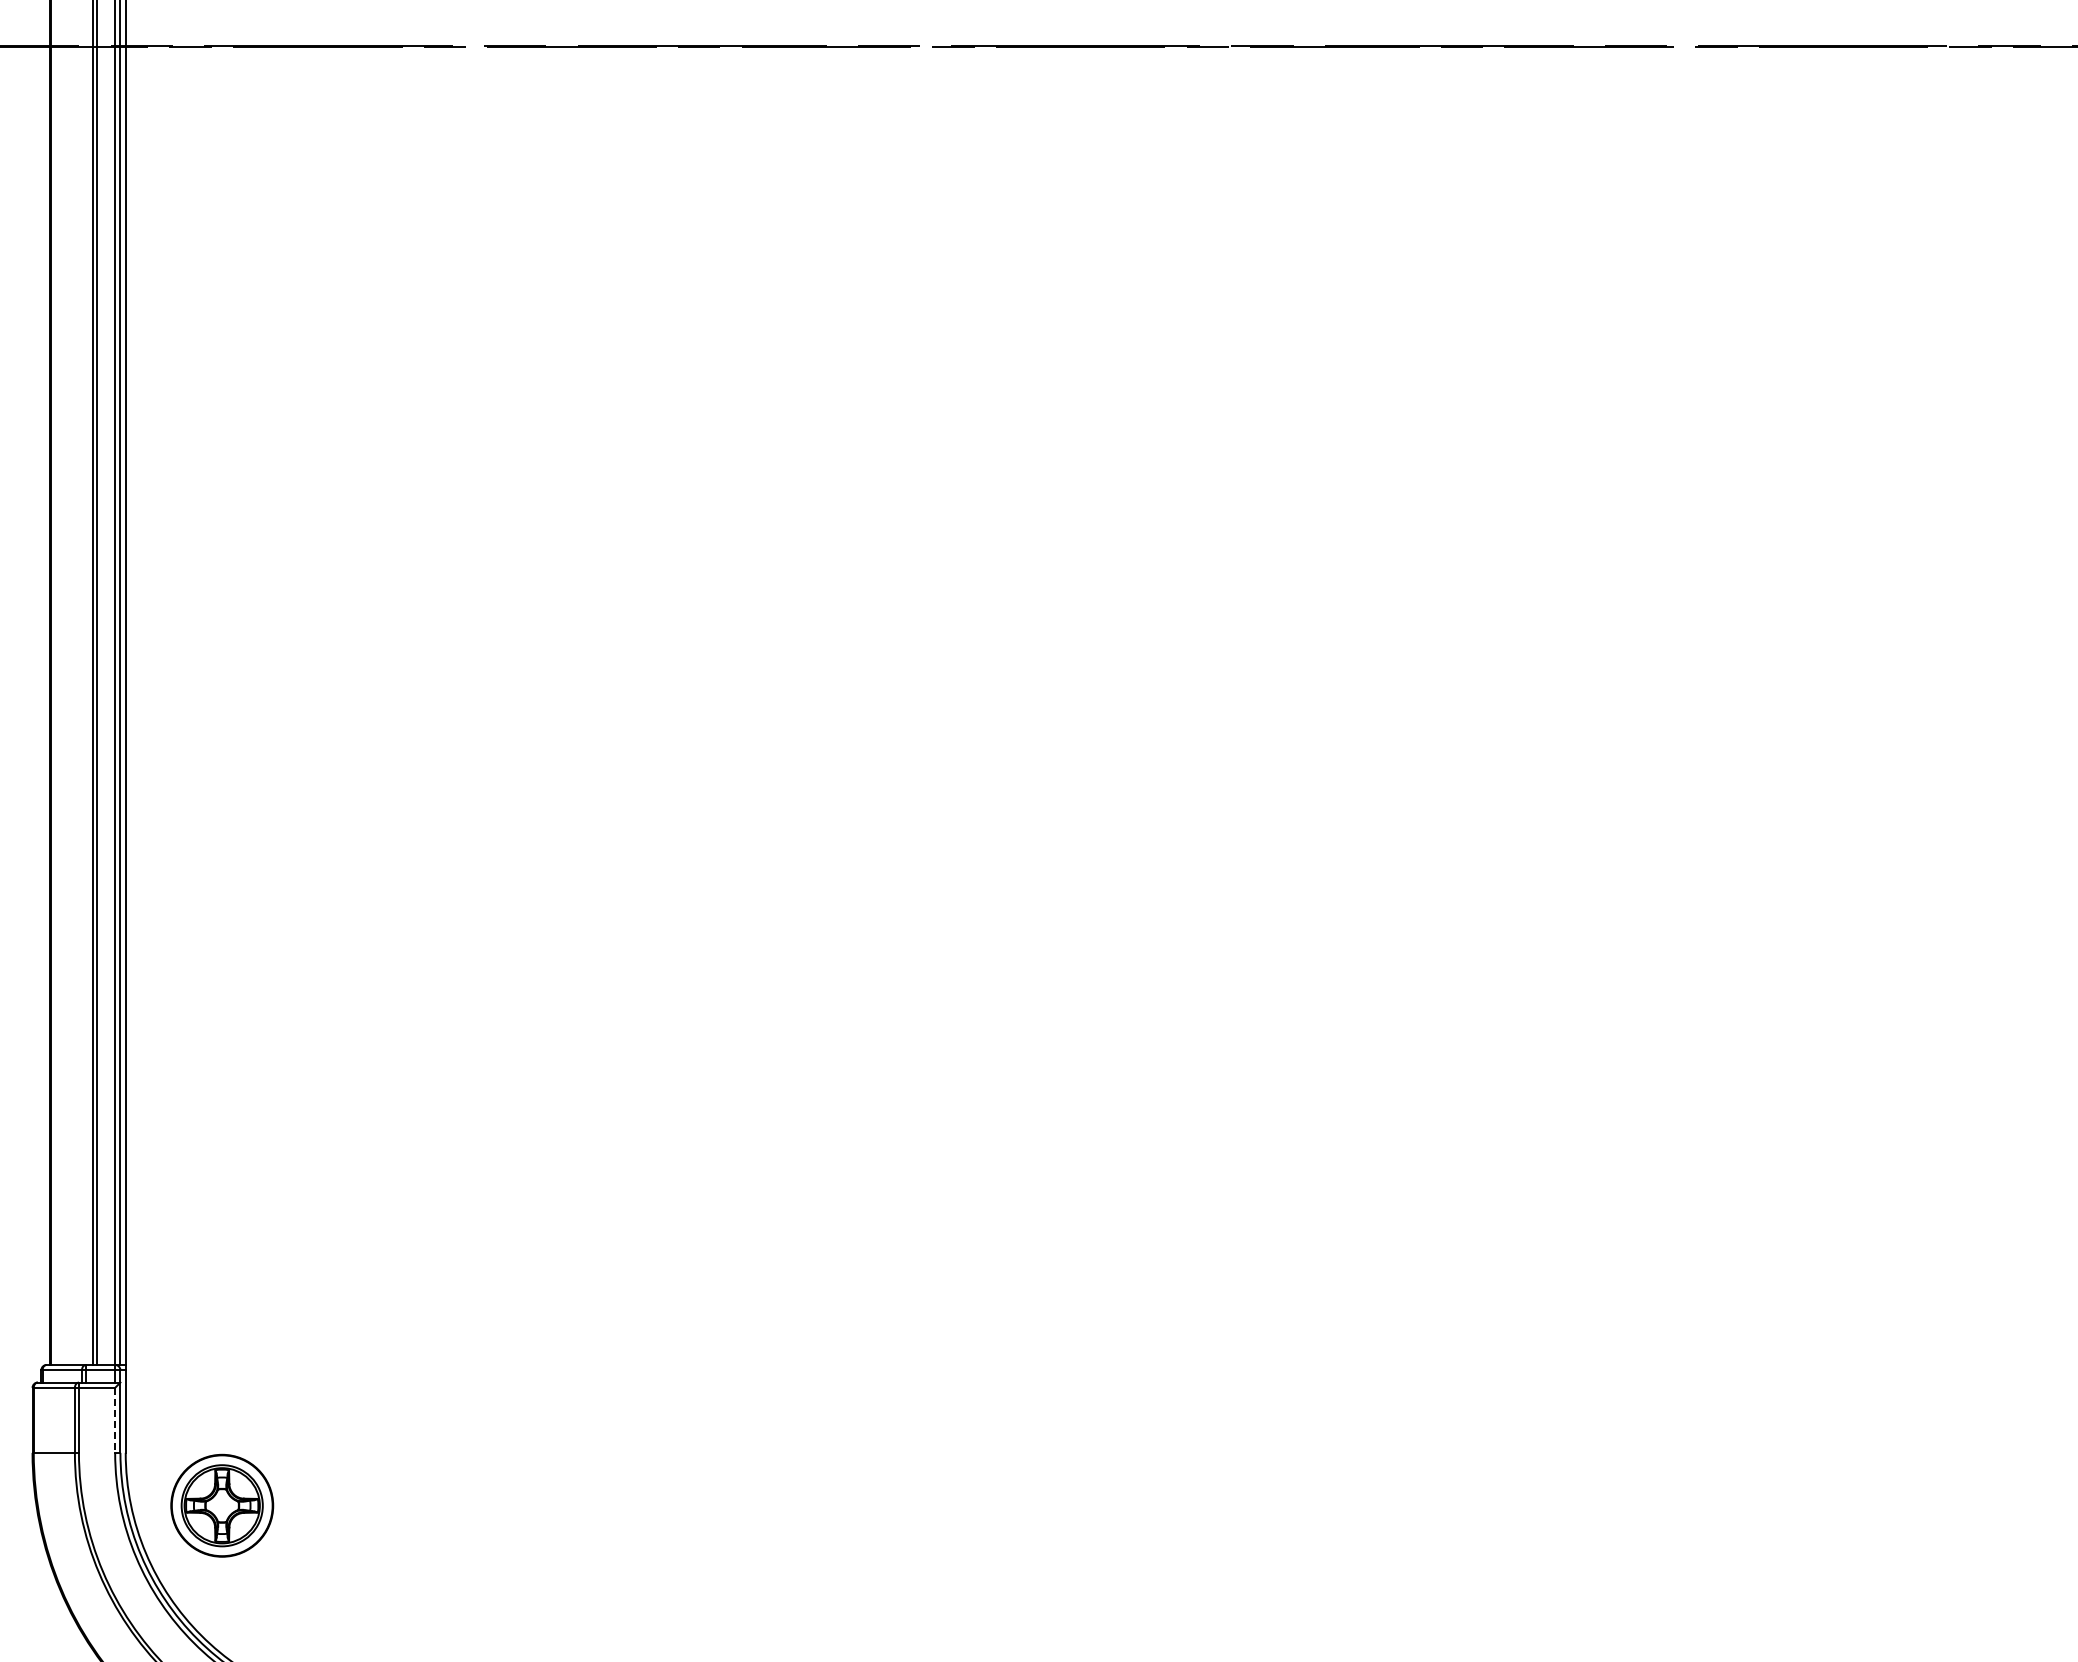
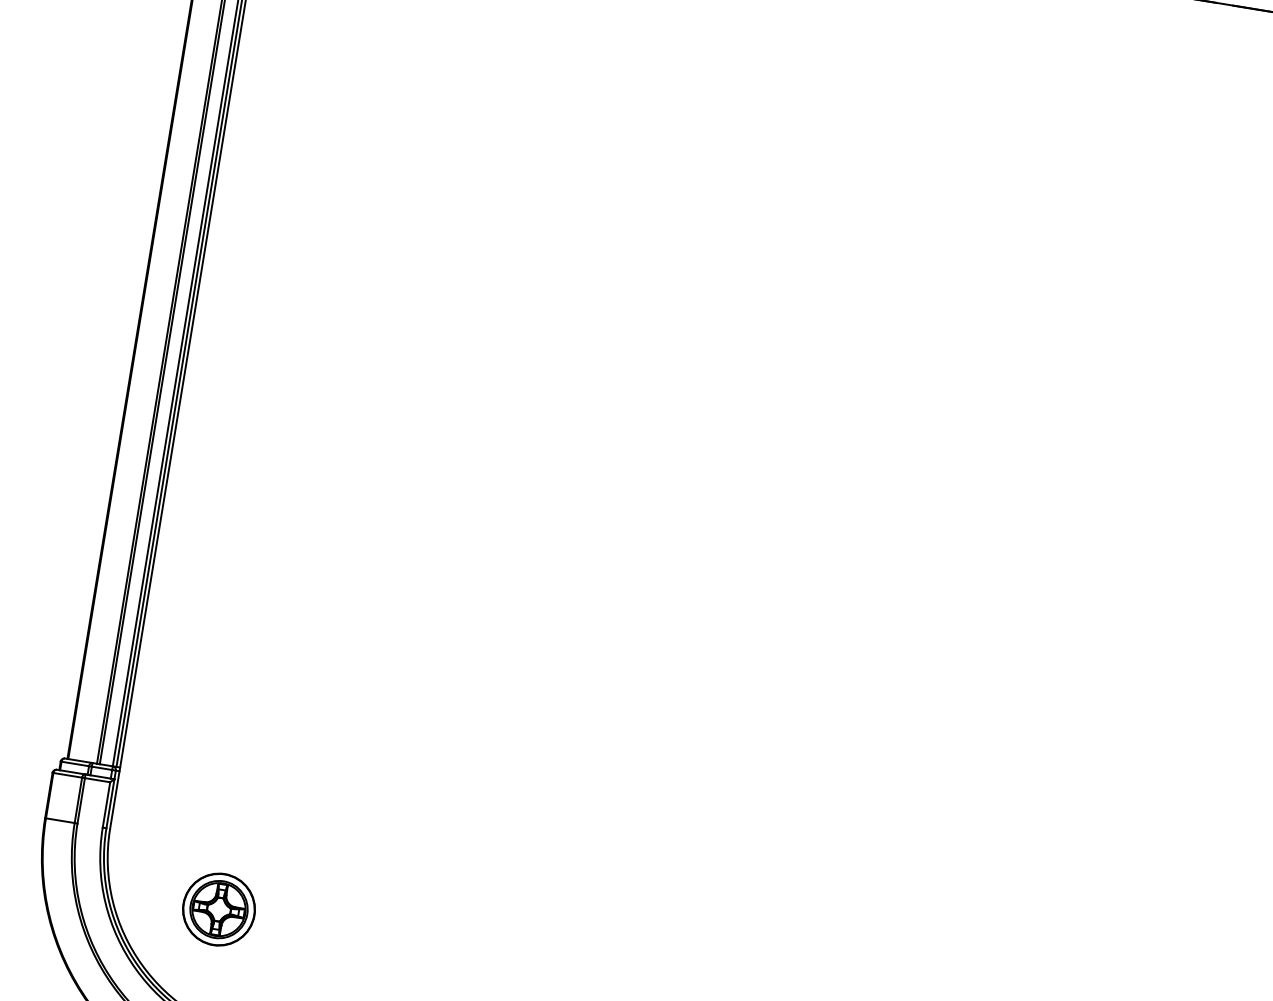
line: (115, 1420) -> (106, 805), dashed -> solid
part: (222, 1505) -> (219, 909), moved

